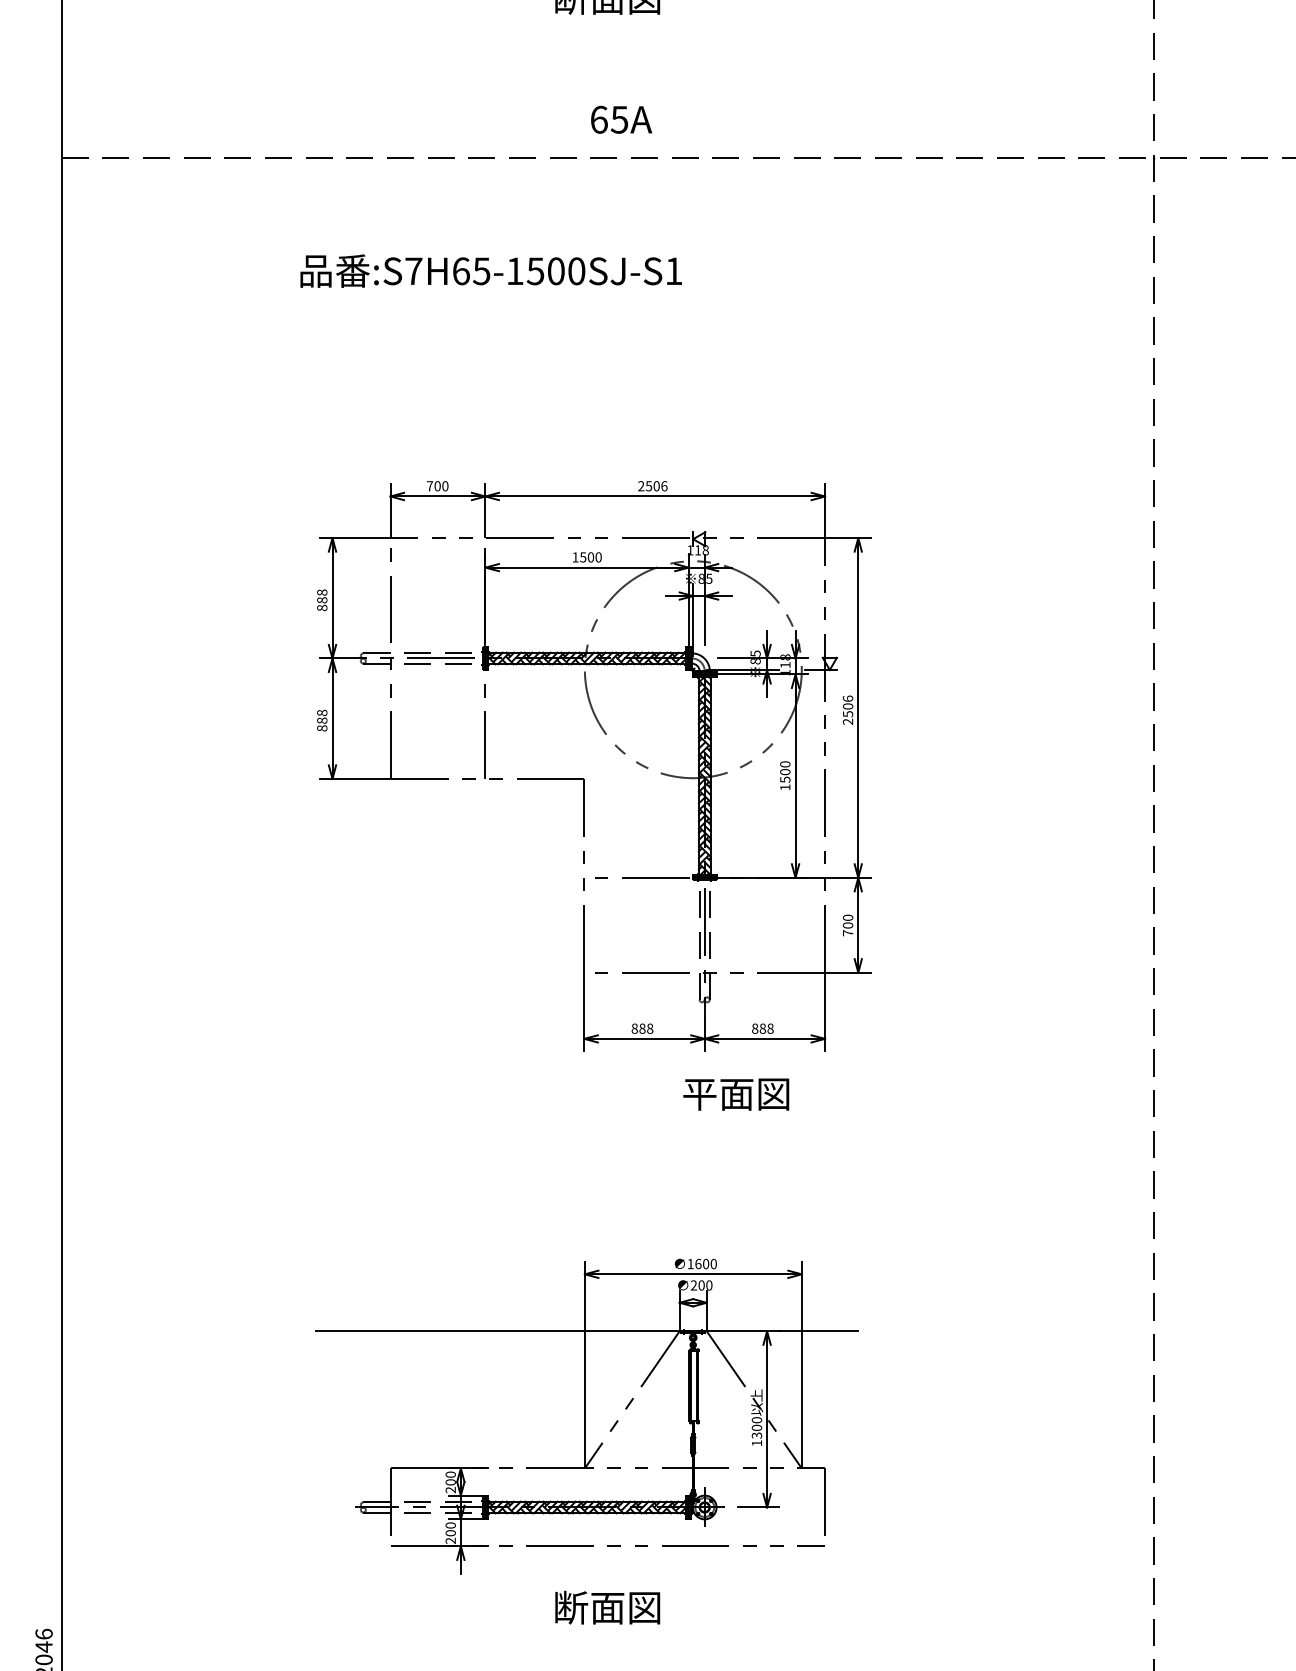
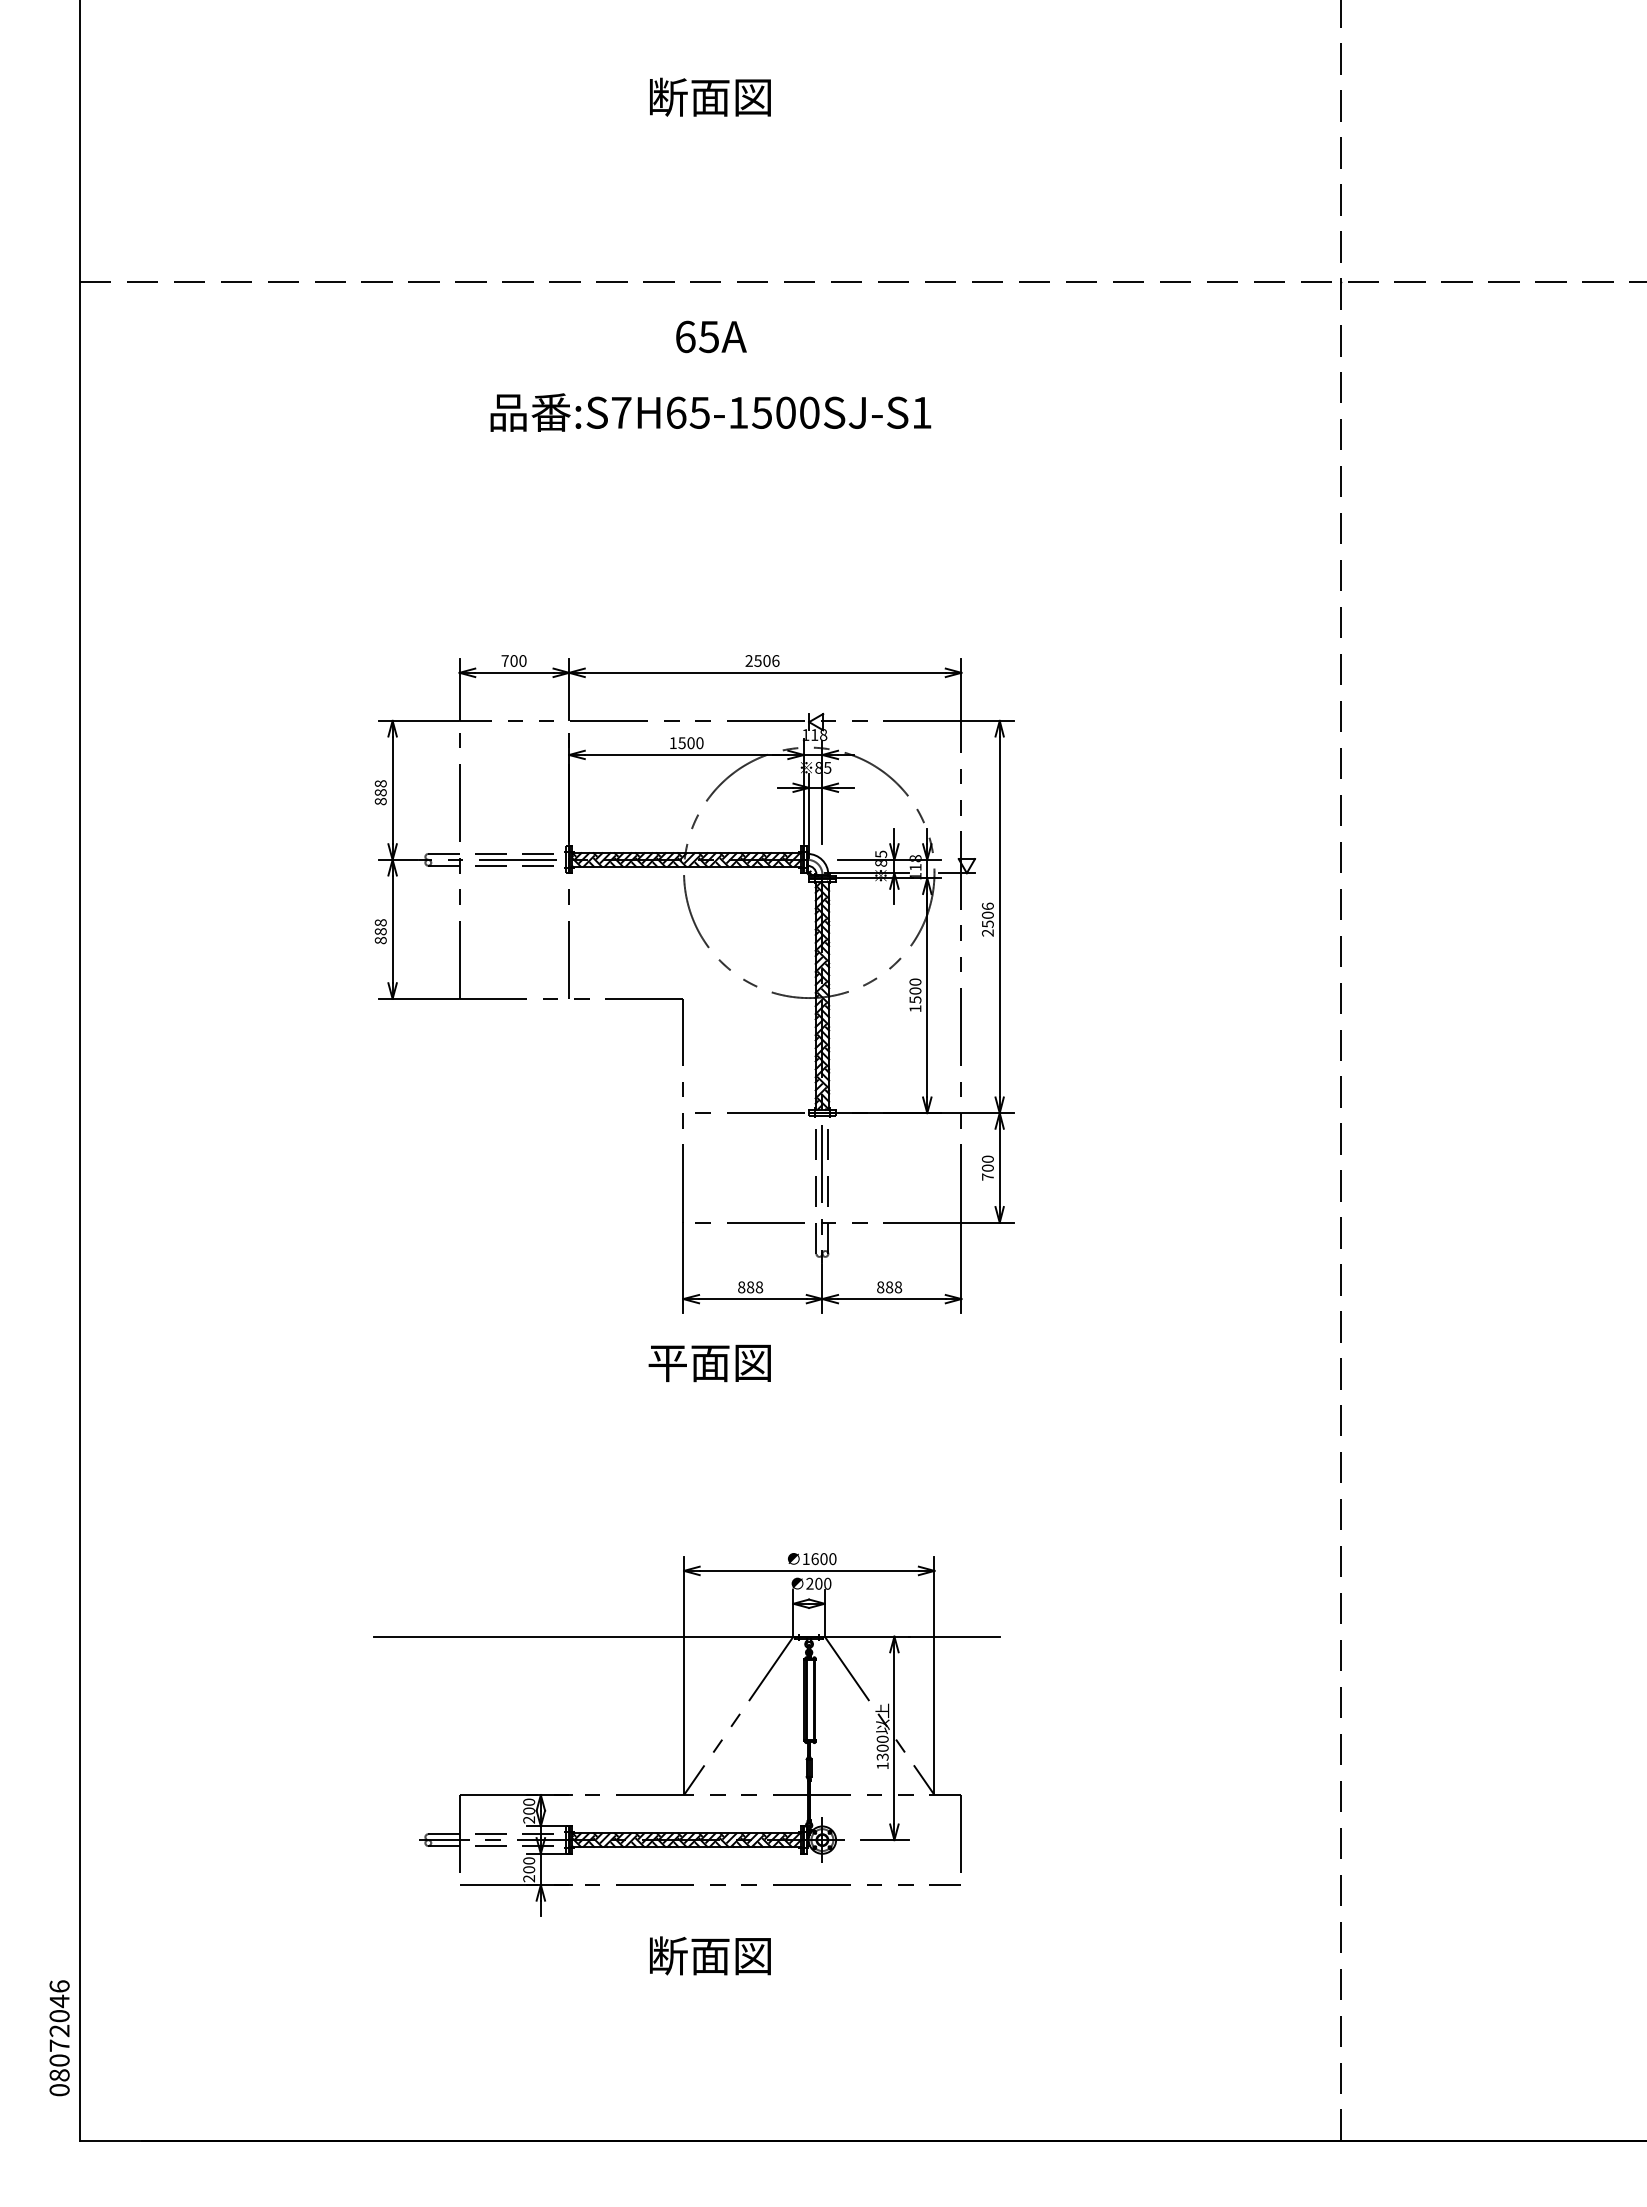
text: (621, 119) -> (711, 336), moved
text: (490, 271) -> (710, 412), moved
text: (735, 1094) -> (709, 1363), moved

